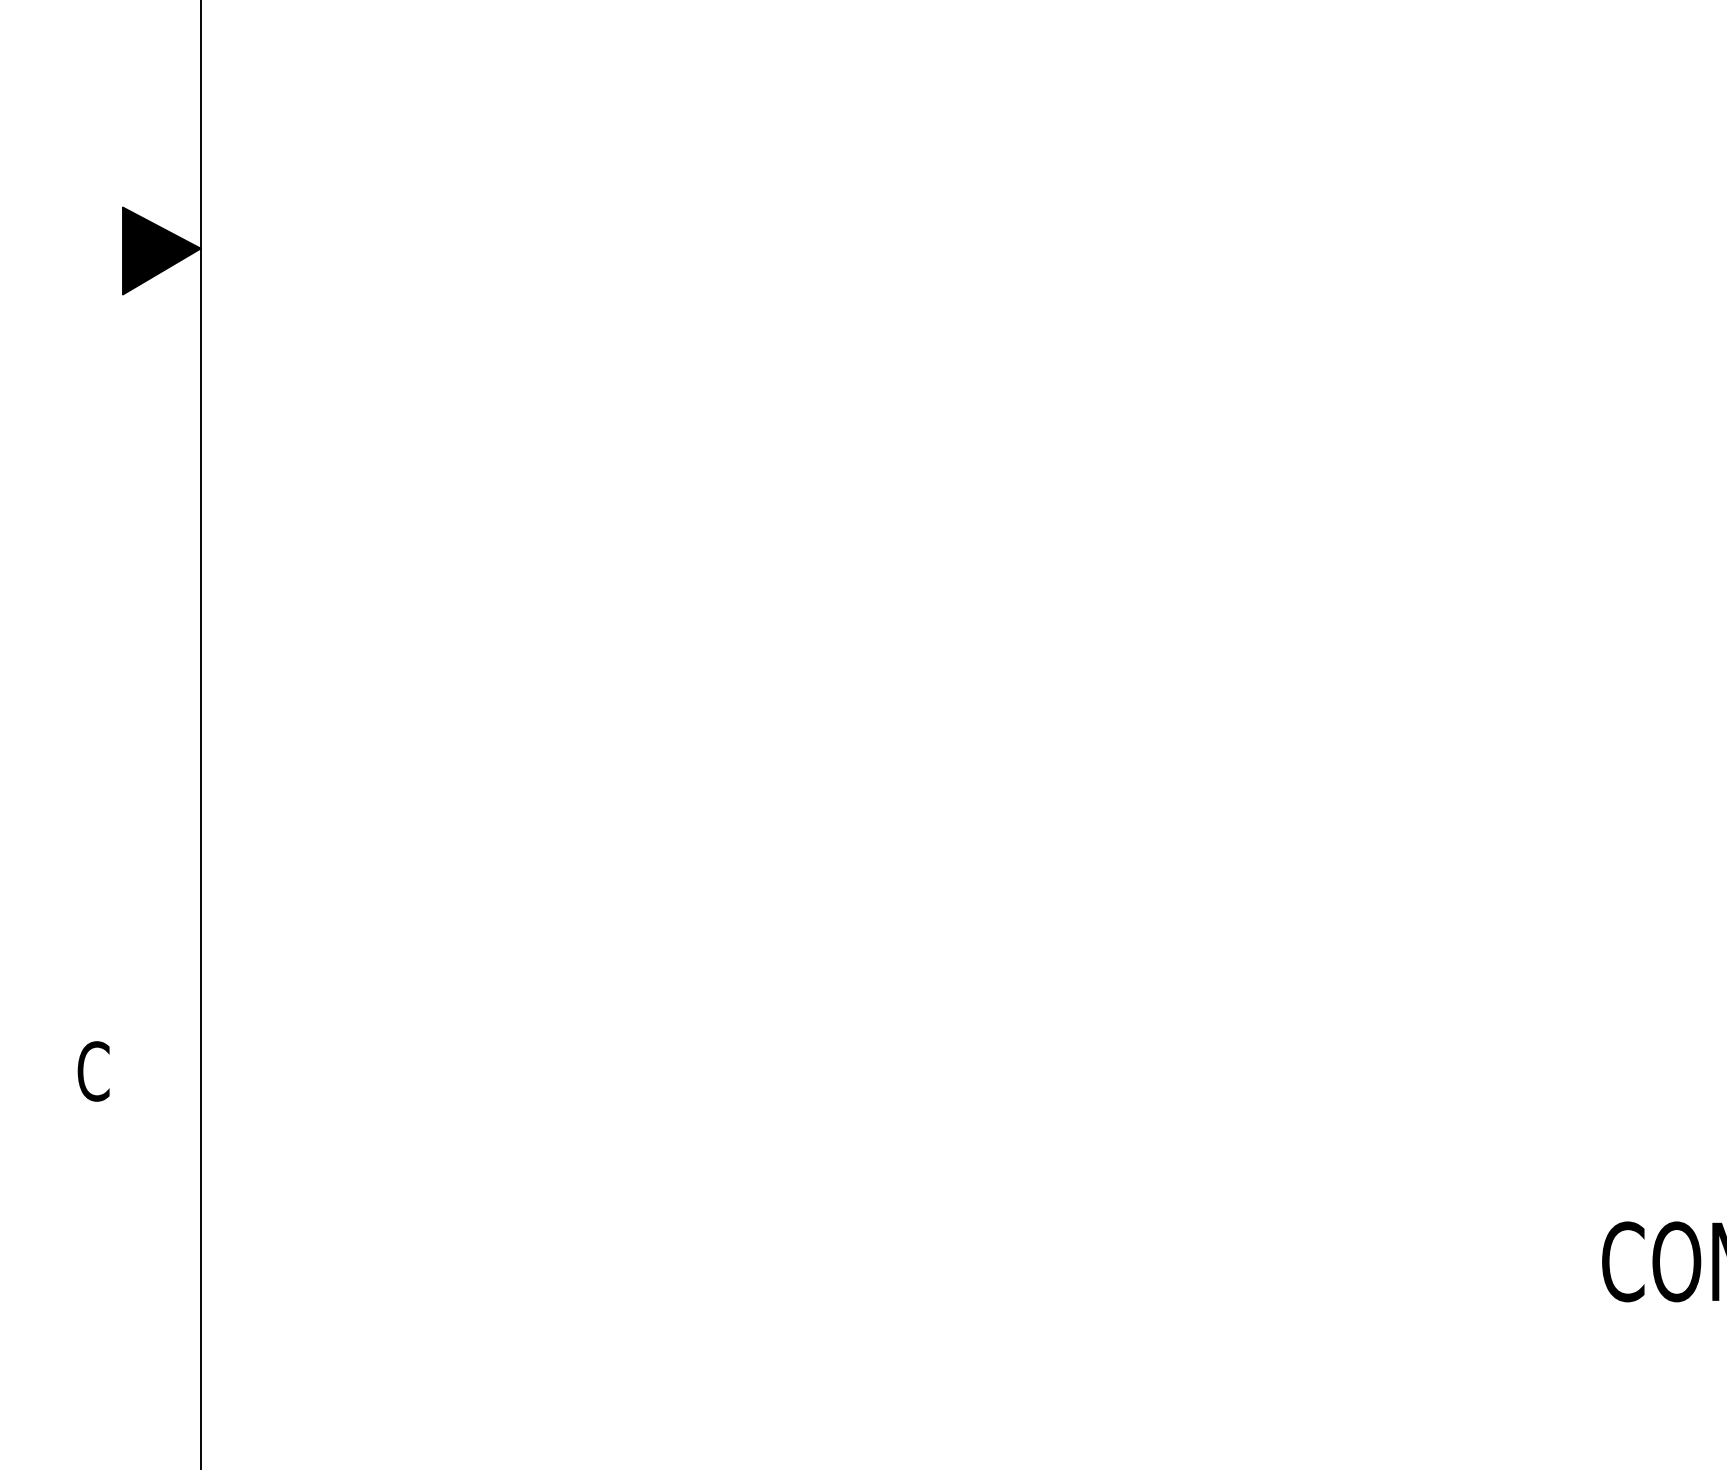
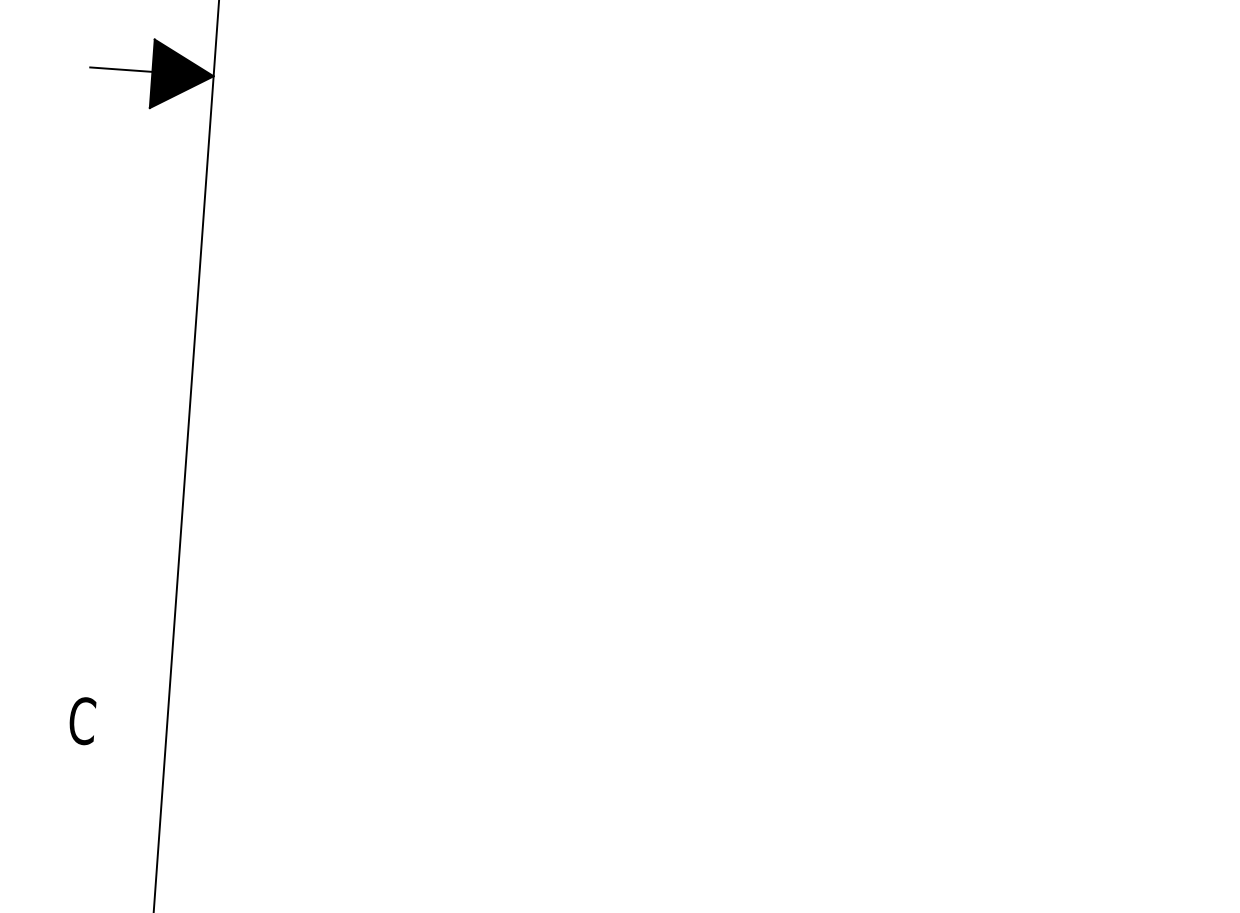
line: (83, 248) -> (121, 69), added

